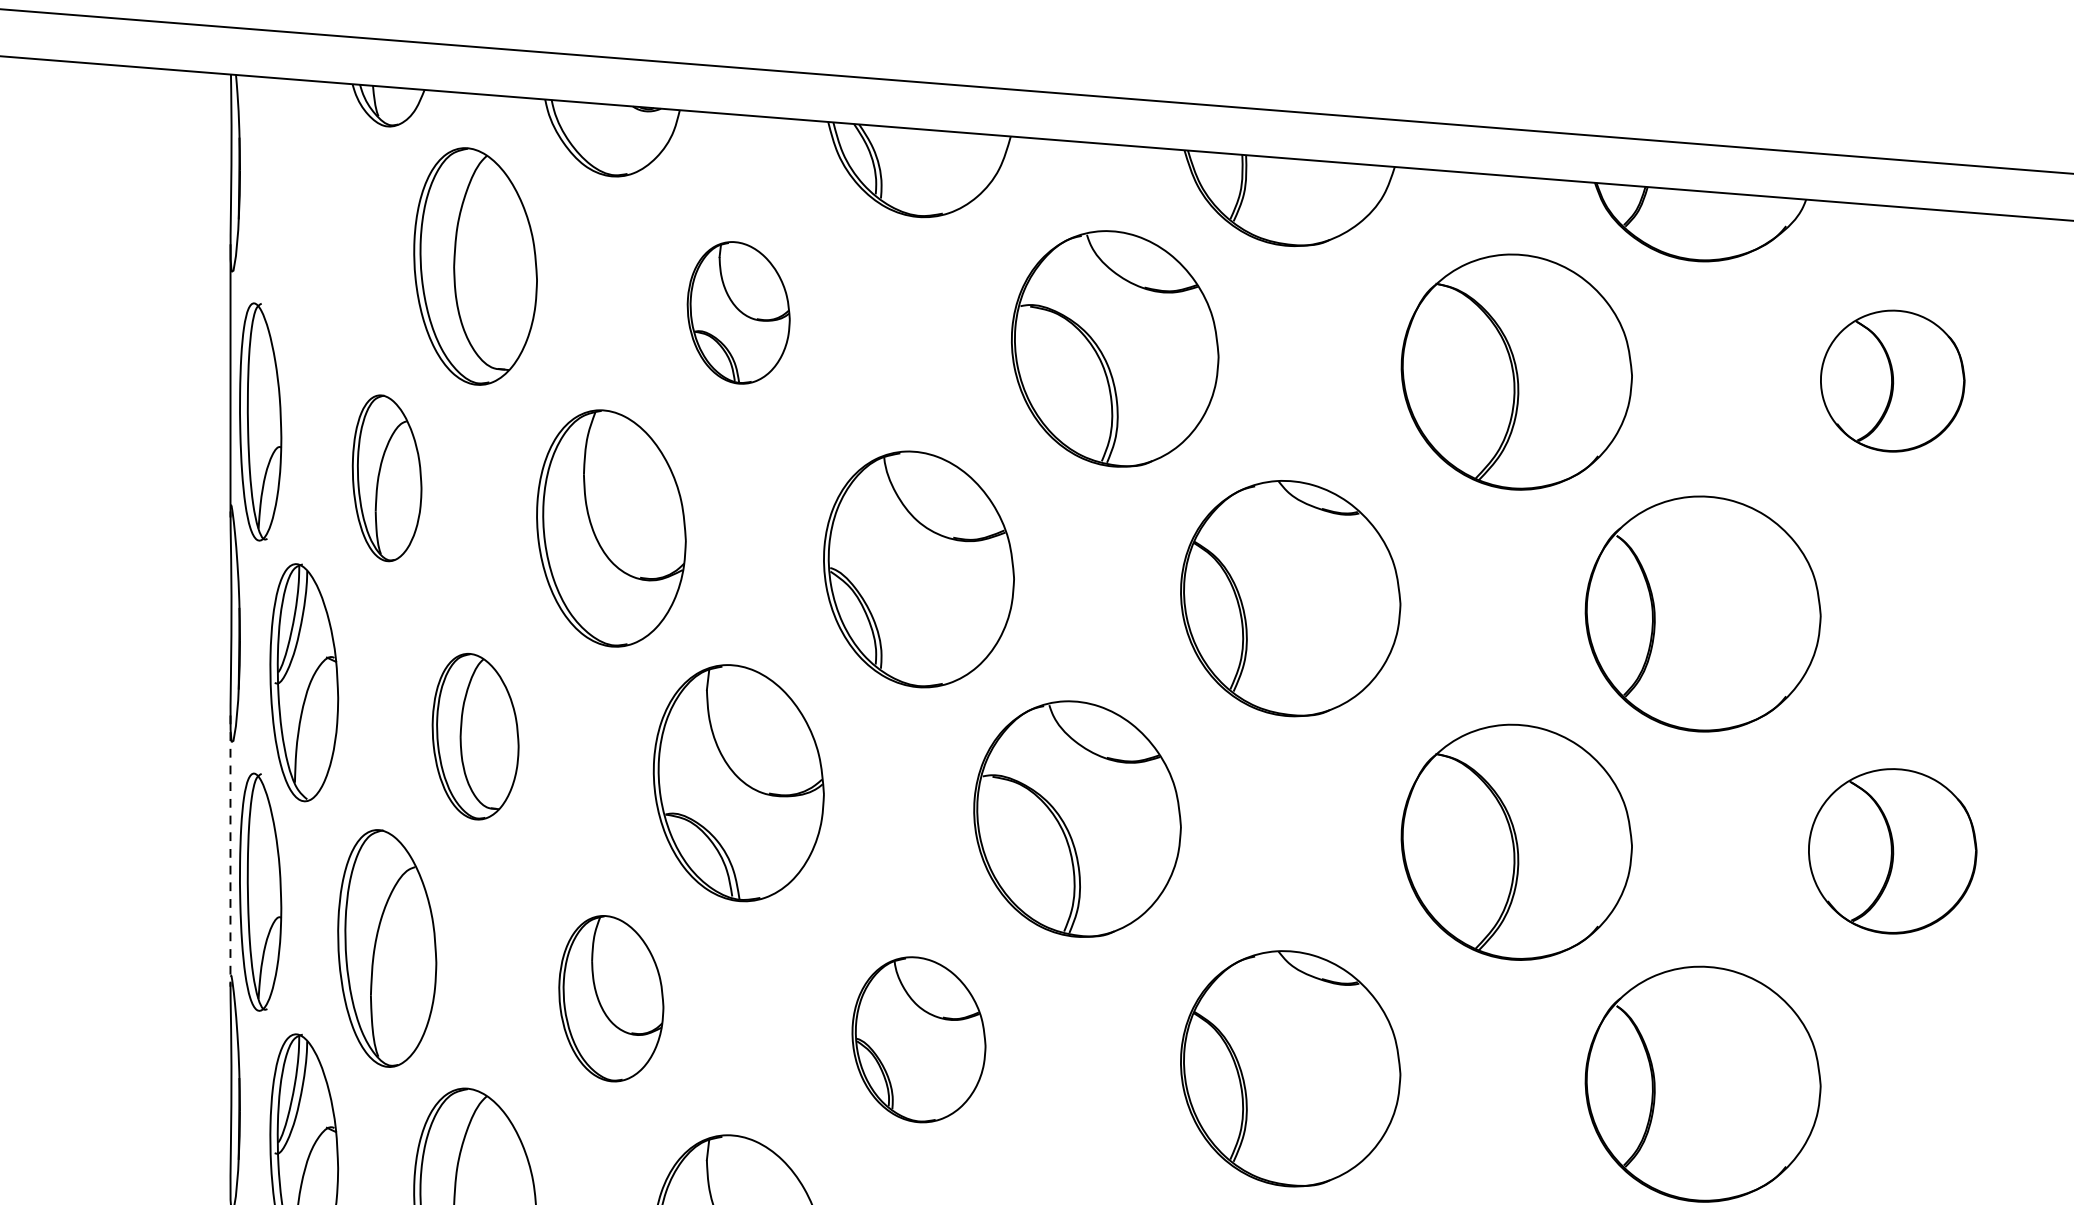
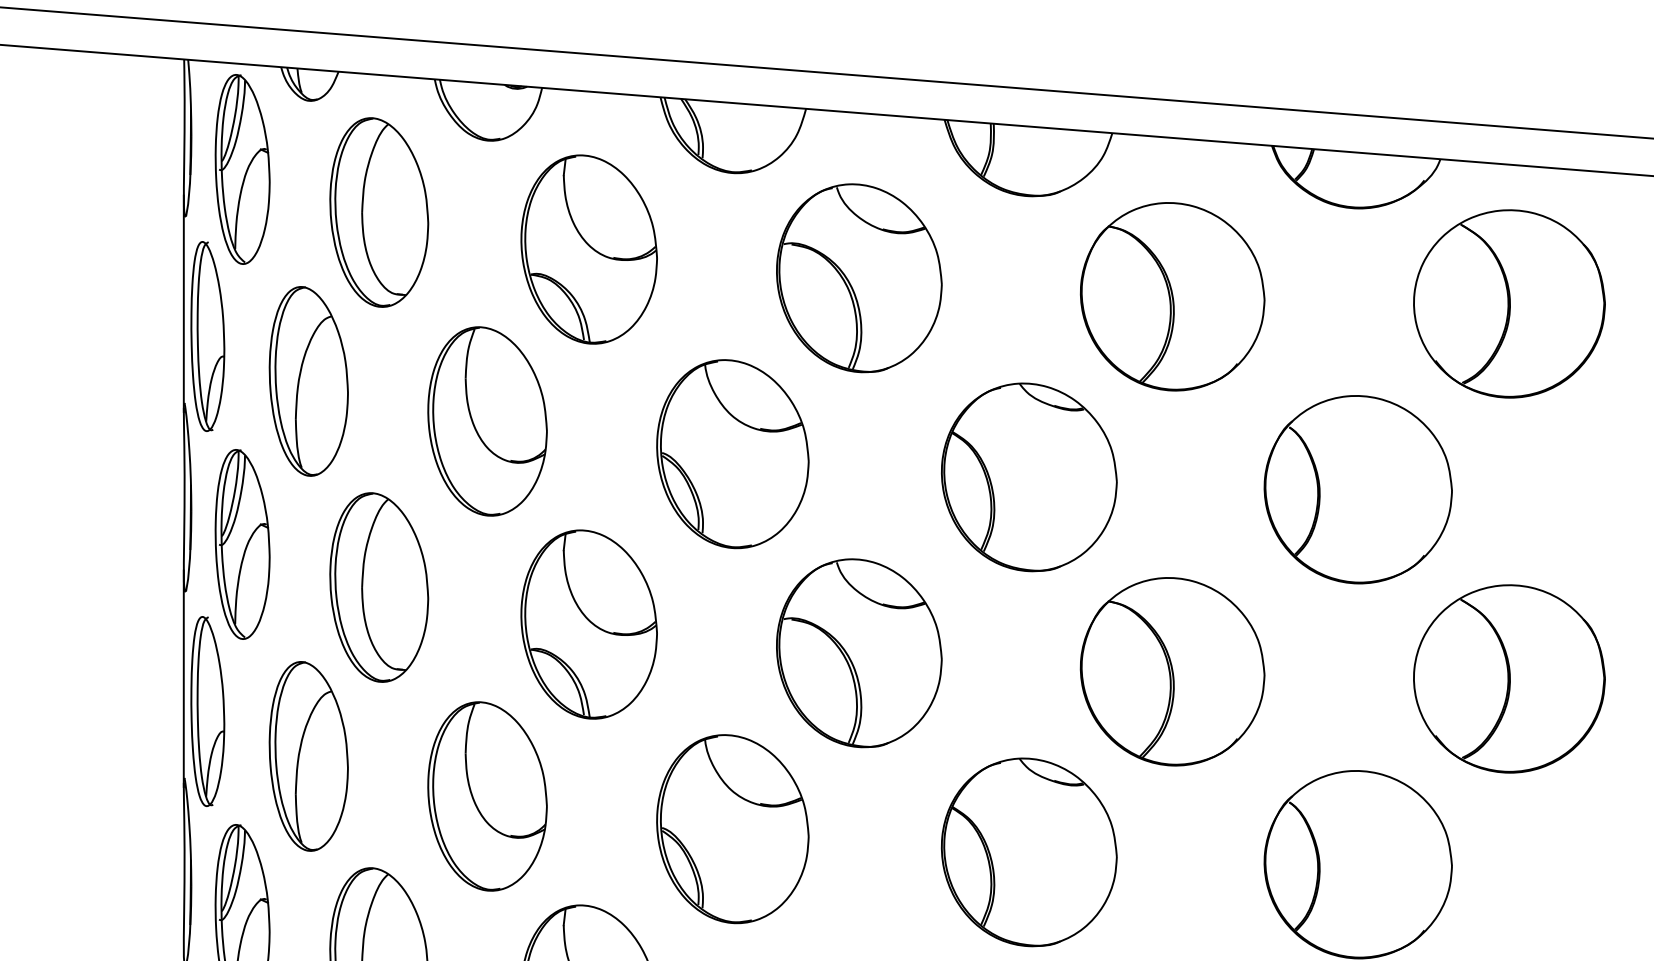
part: (304, 212) -> (242, 169), added
part: (737, 312) -> (588, 249), size x1.67
part: (1115, 349) -> (859, 278), moved
part: (1516, 371) -> (1172, 296), moved
part: (1892, 380) -> (1509, 303), size x1.67
part: (386, 478) -> (308, 381), size x1.43
part: (475, 736) -> (379, 587), size x1.43
part: (1516, 841) -> (1172, 671), moved
part: (1892, 850) -> (1509, 678), size x1.43
line: (230, 852) -> (183, 679), dashed -> solid
part: (611, 998) -> (487, 796), size x1.43
part: (918, 1040) -> (732, 829), size x1.43

